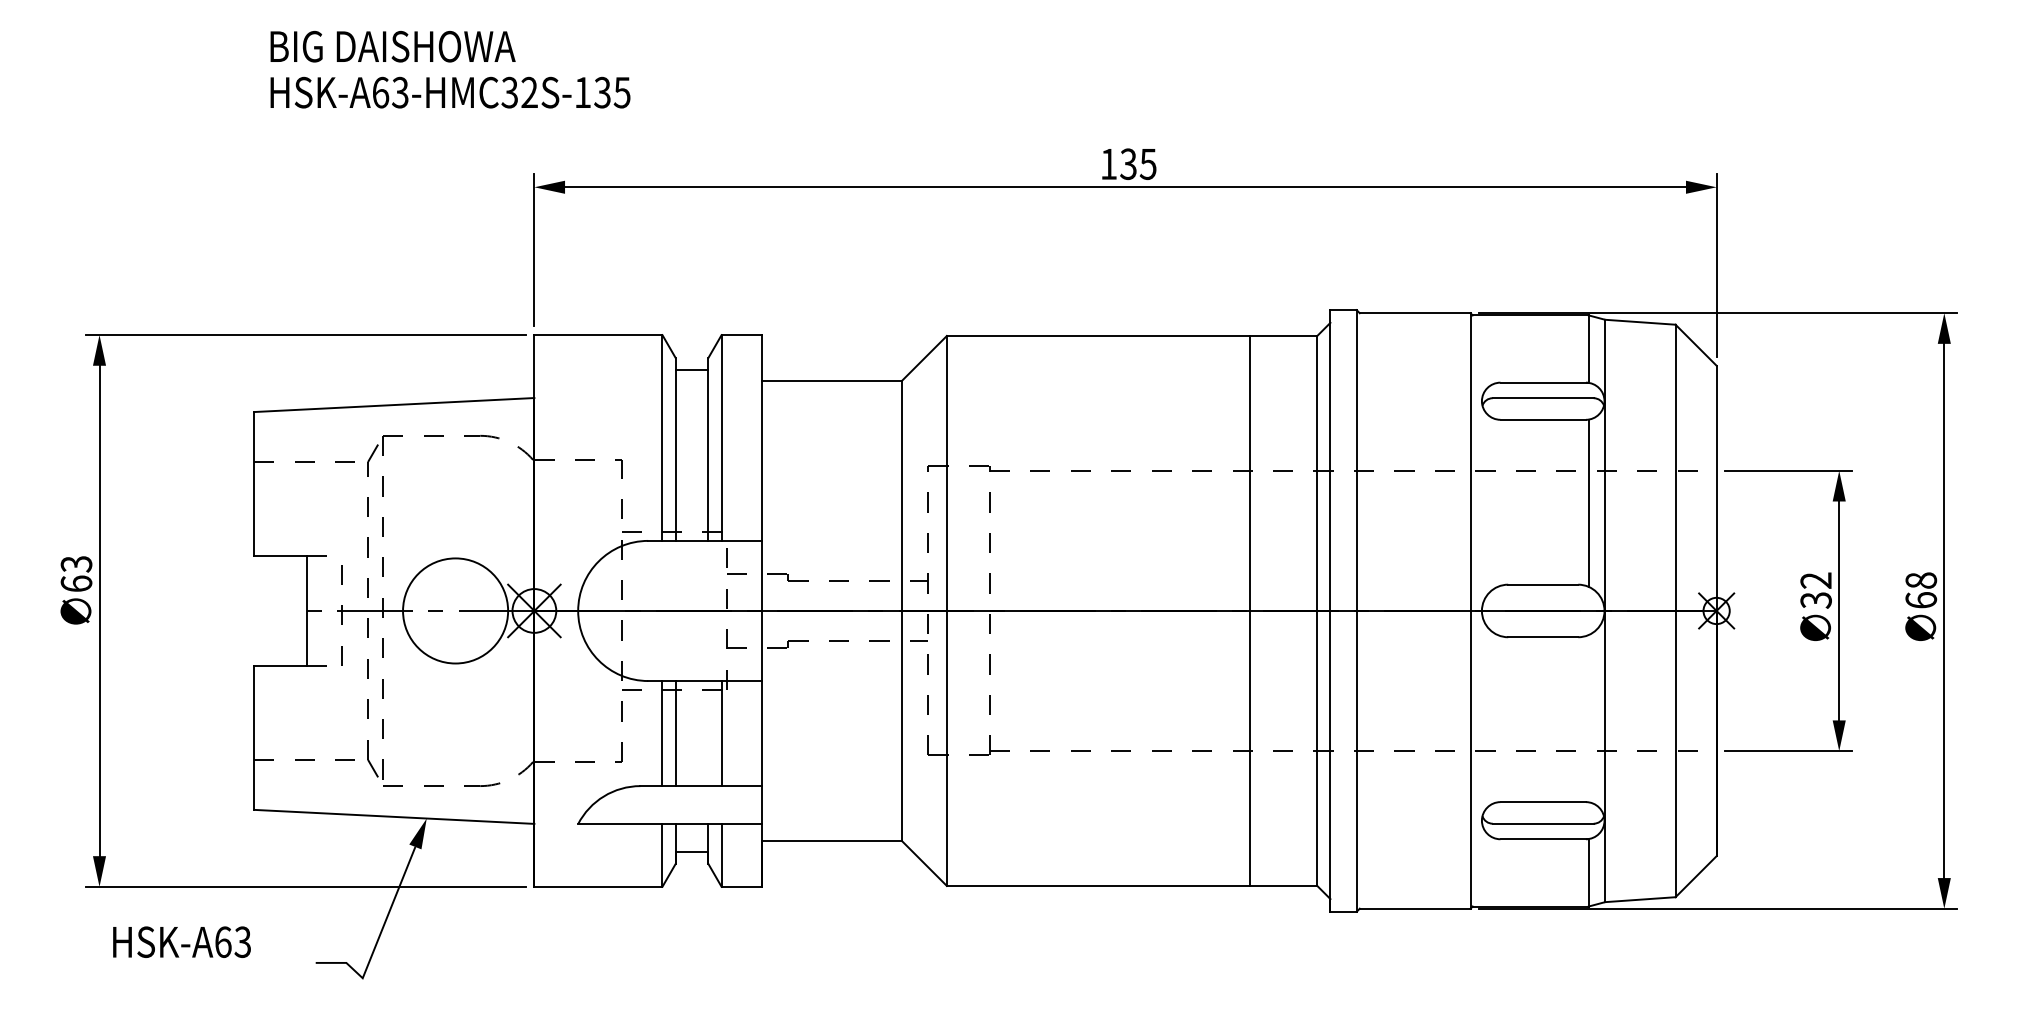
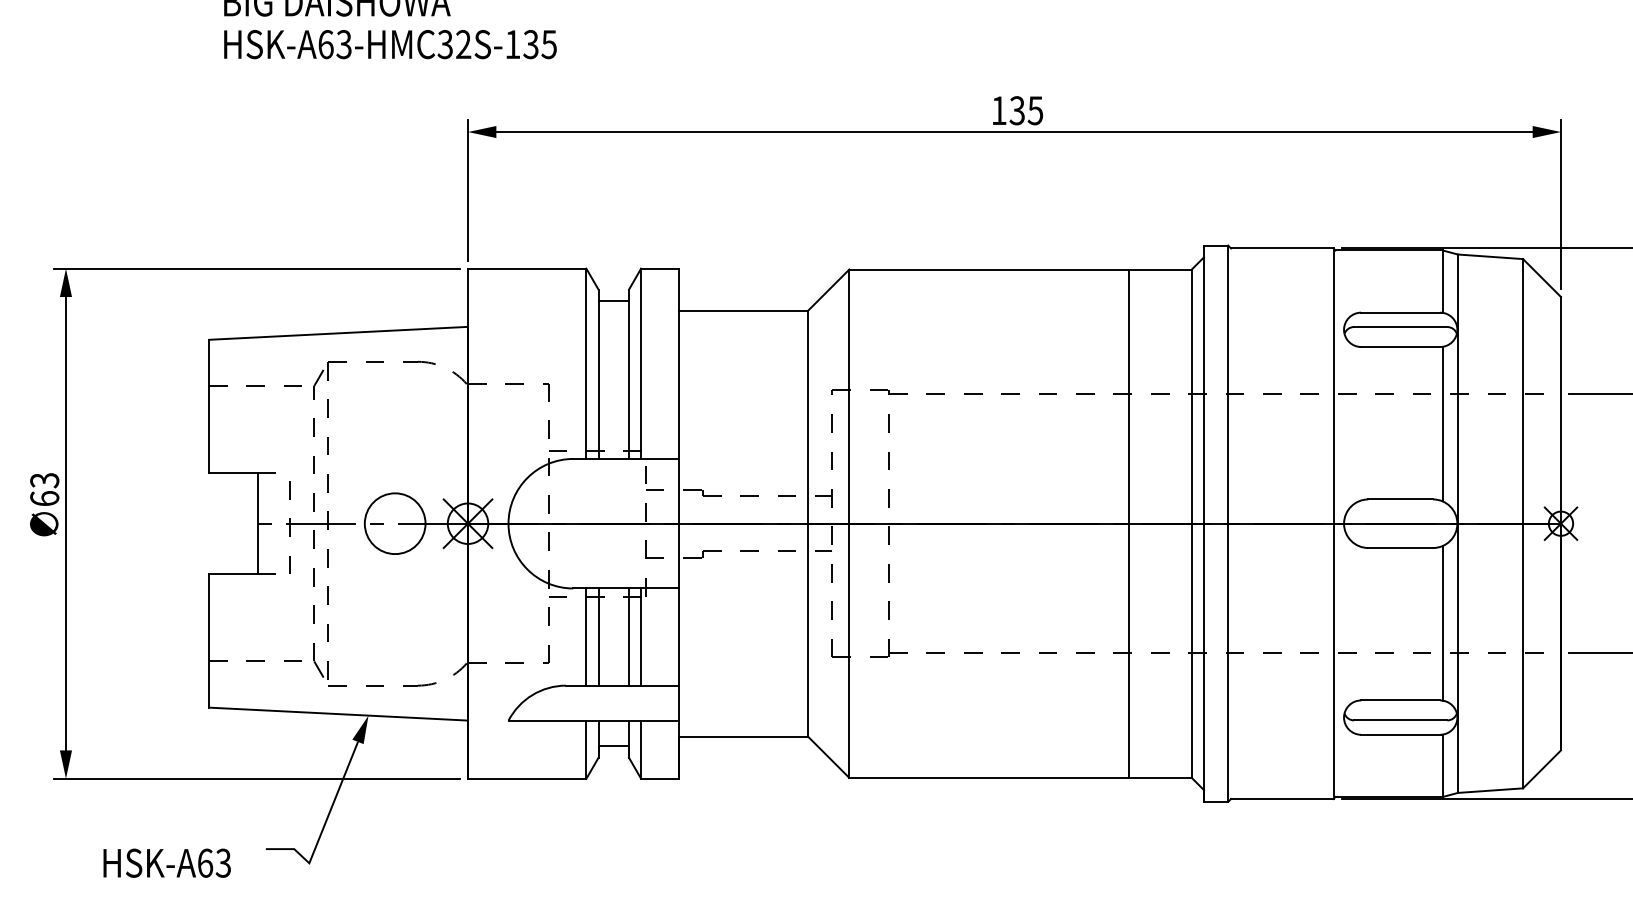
circle: (455, 610) -> (395, 523), size x0.62
line: (1588, 718) -> (1442, 623), added
line: (708, 733) -> (628, 637), added
text: (181, 941) -> (166, 862), moved

